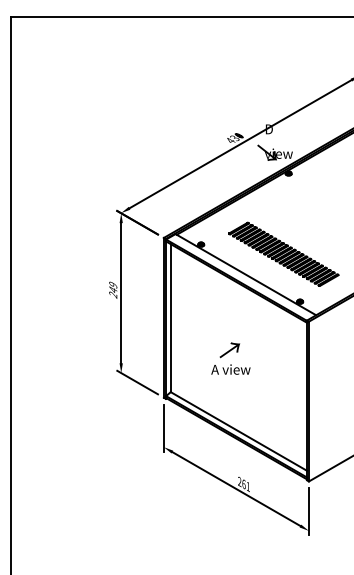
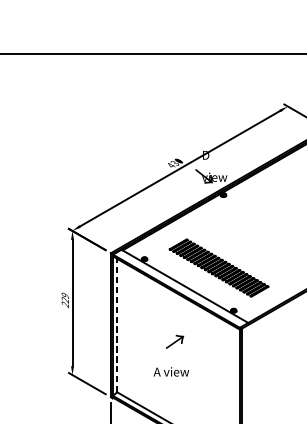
text: (113, 289) -> (65, 299), 249 -> 229
line: (170, 318) -> (116, 325), solid -> dashed
text: (229, 350) -> (174, 342), moved

